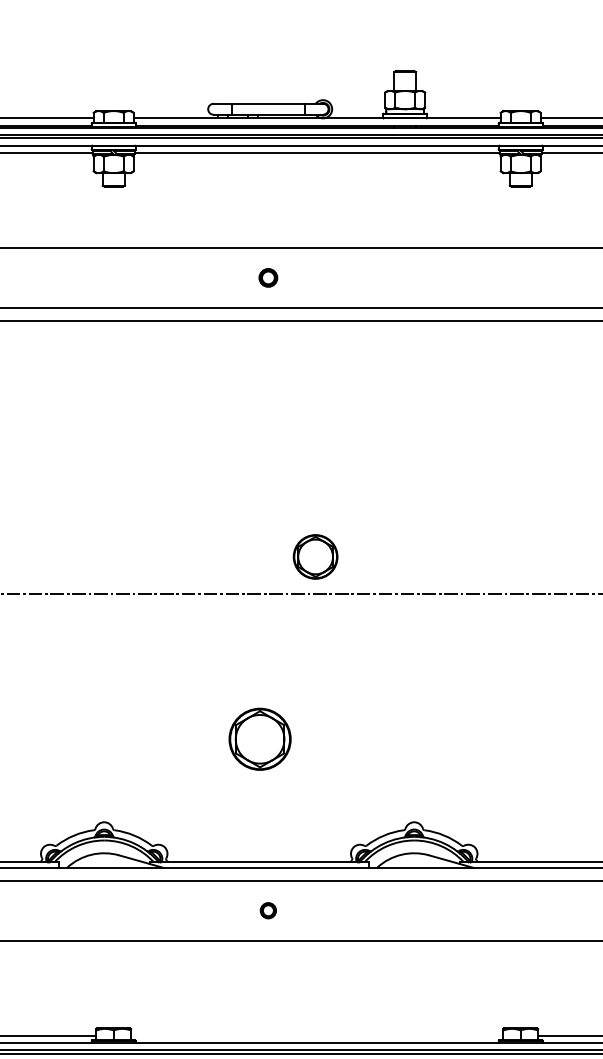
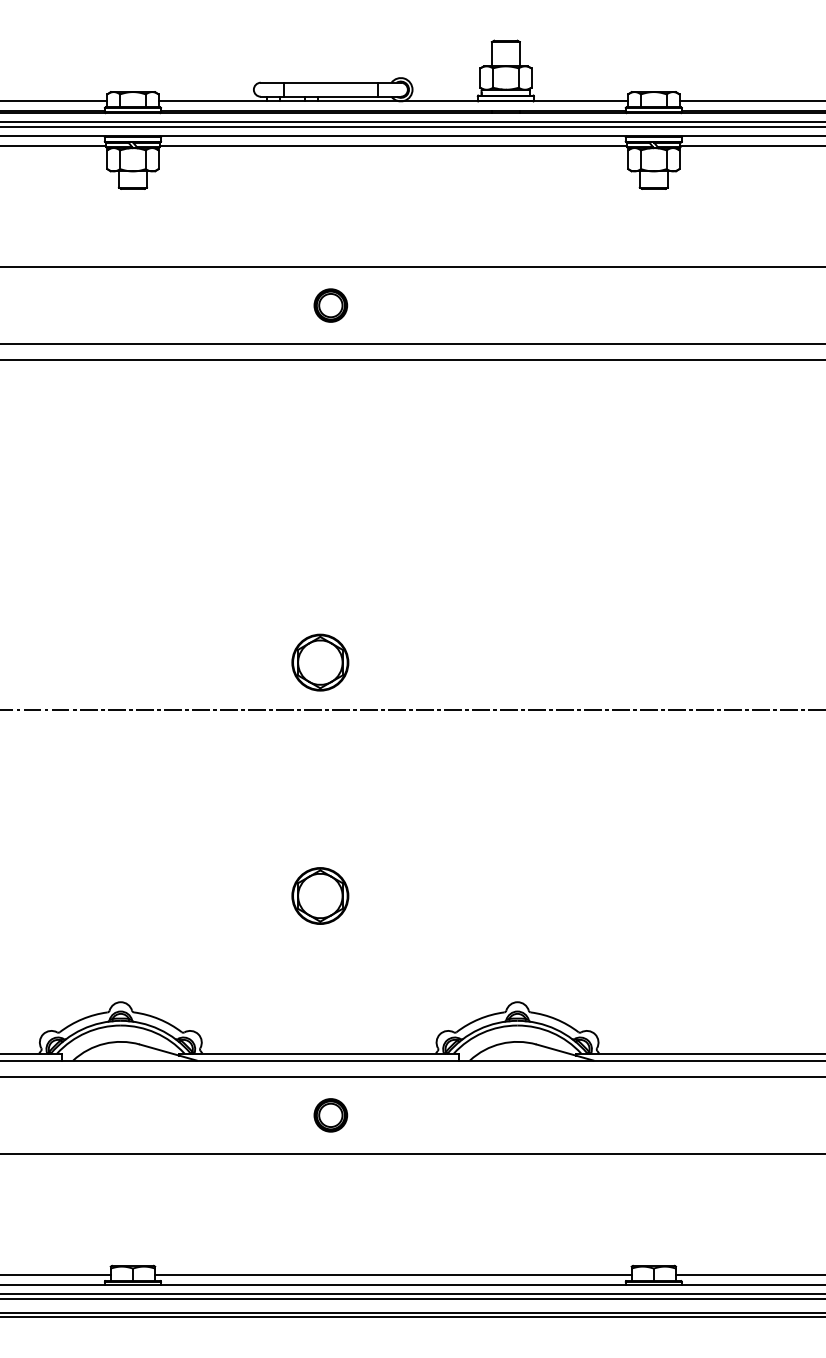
part: (268, 277) -> (330, 305), size x1.43
part: (315, 556) -> (320, 662), moved
part: (260, 738) -> (320, 895), size x0.71
part: (268, 910) -> (330, 1115), size x1.67
line: (317, 1035) -> (393, 1275), added

